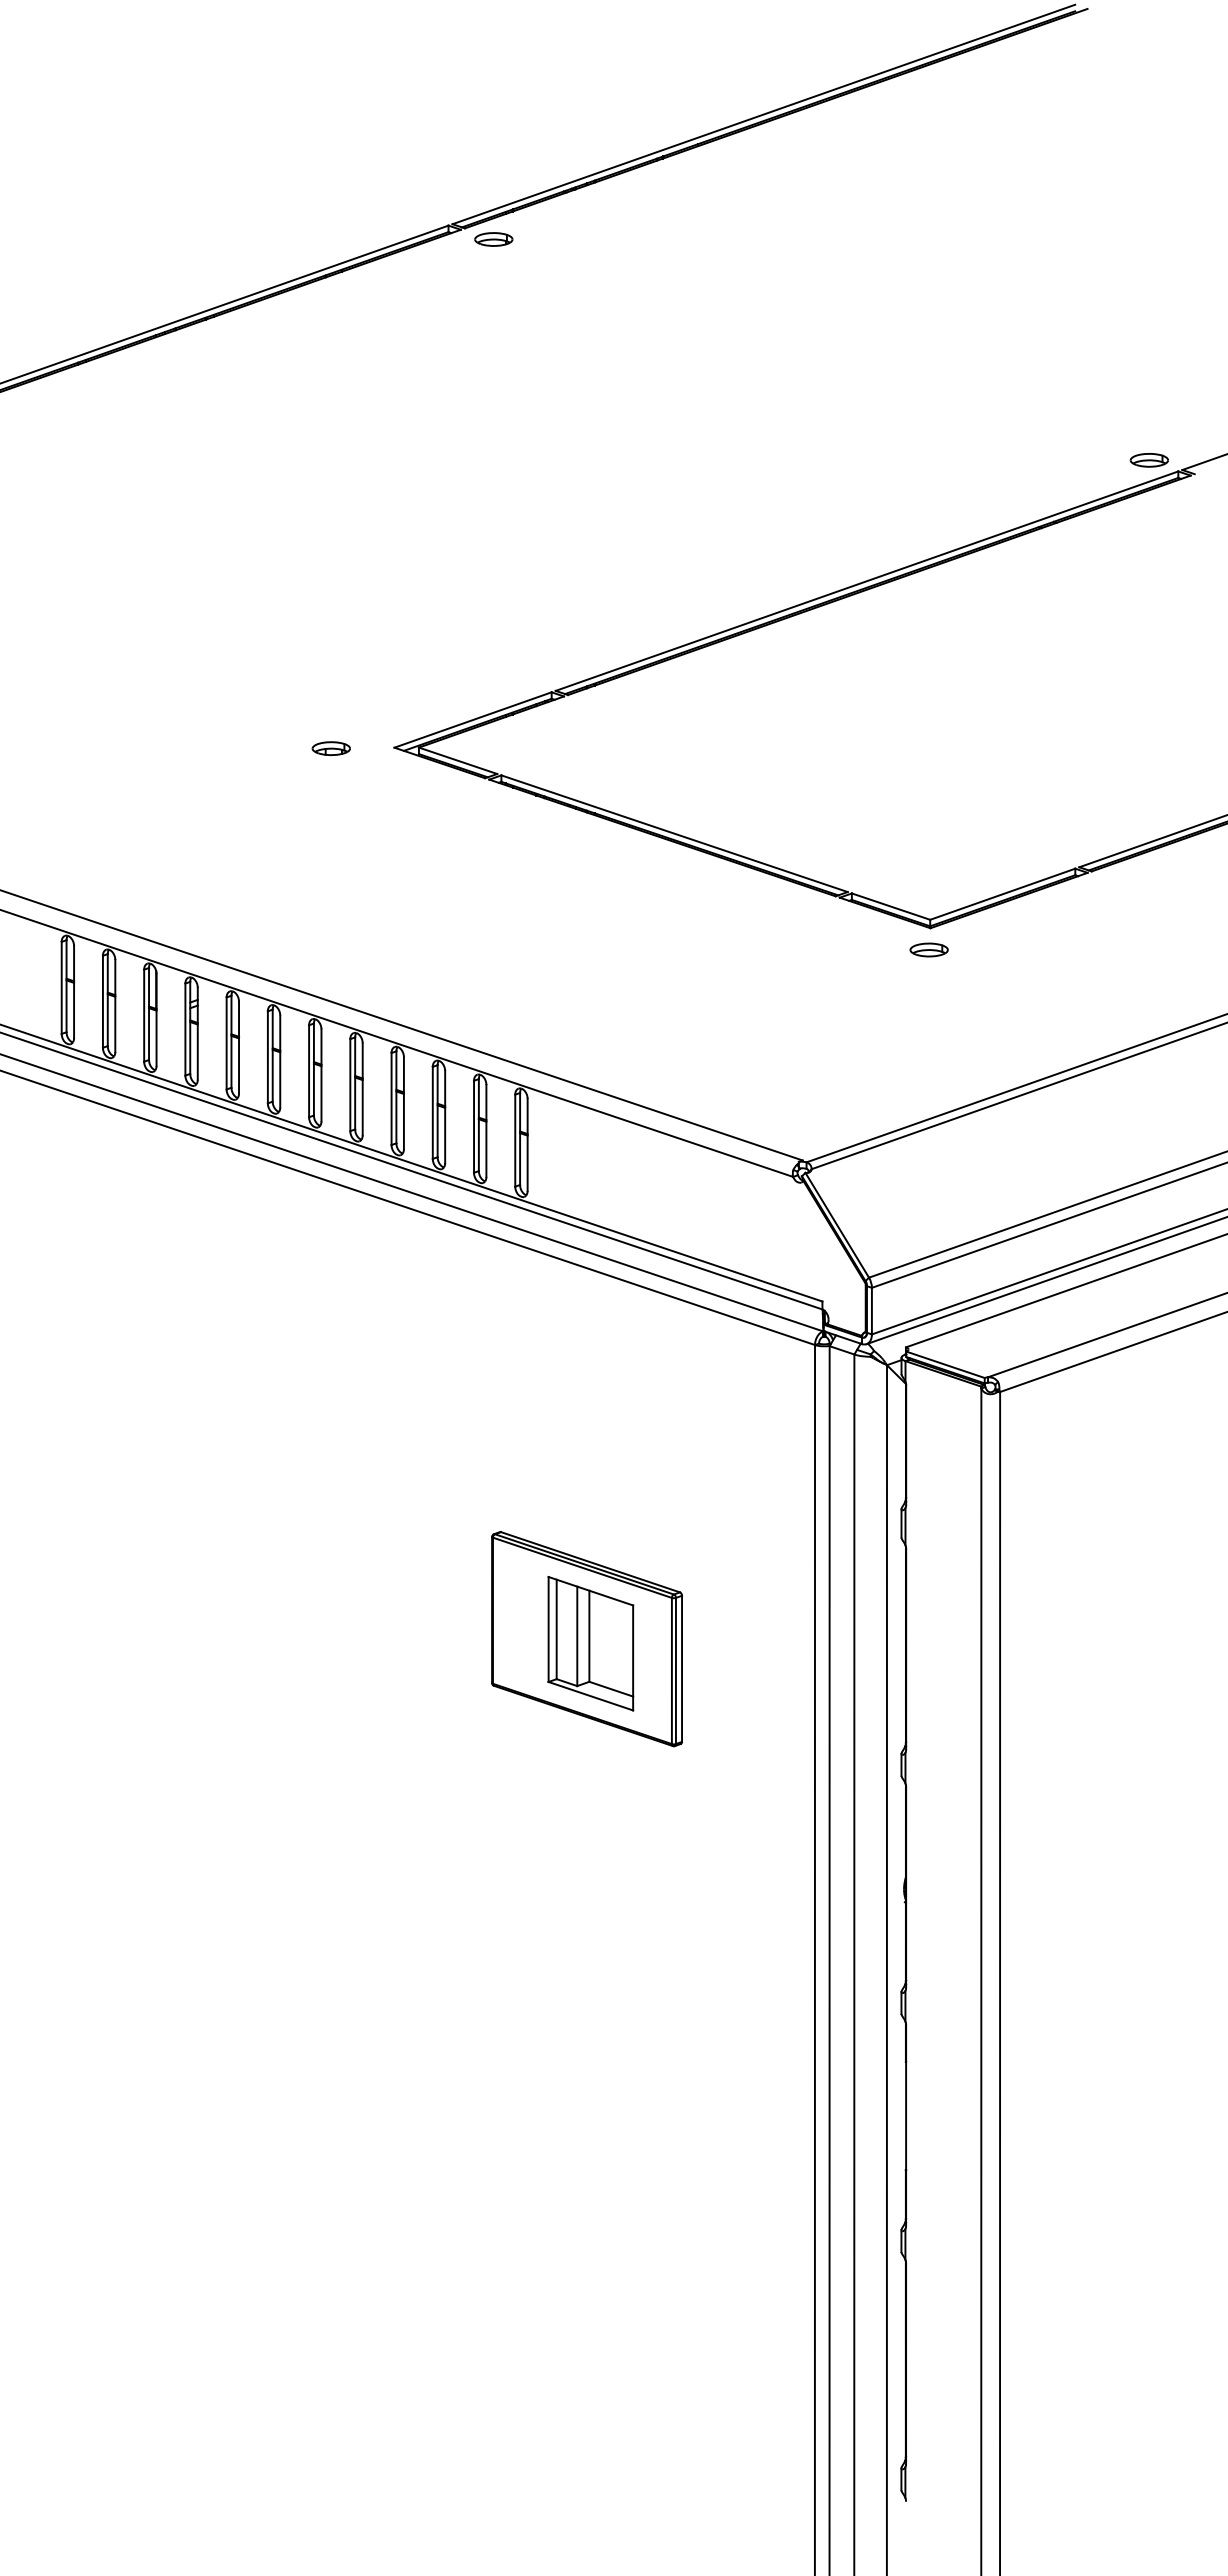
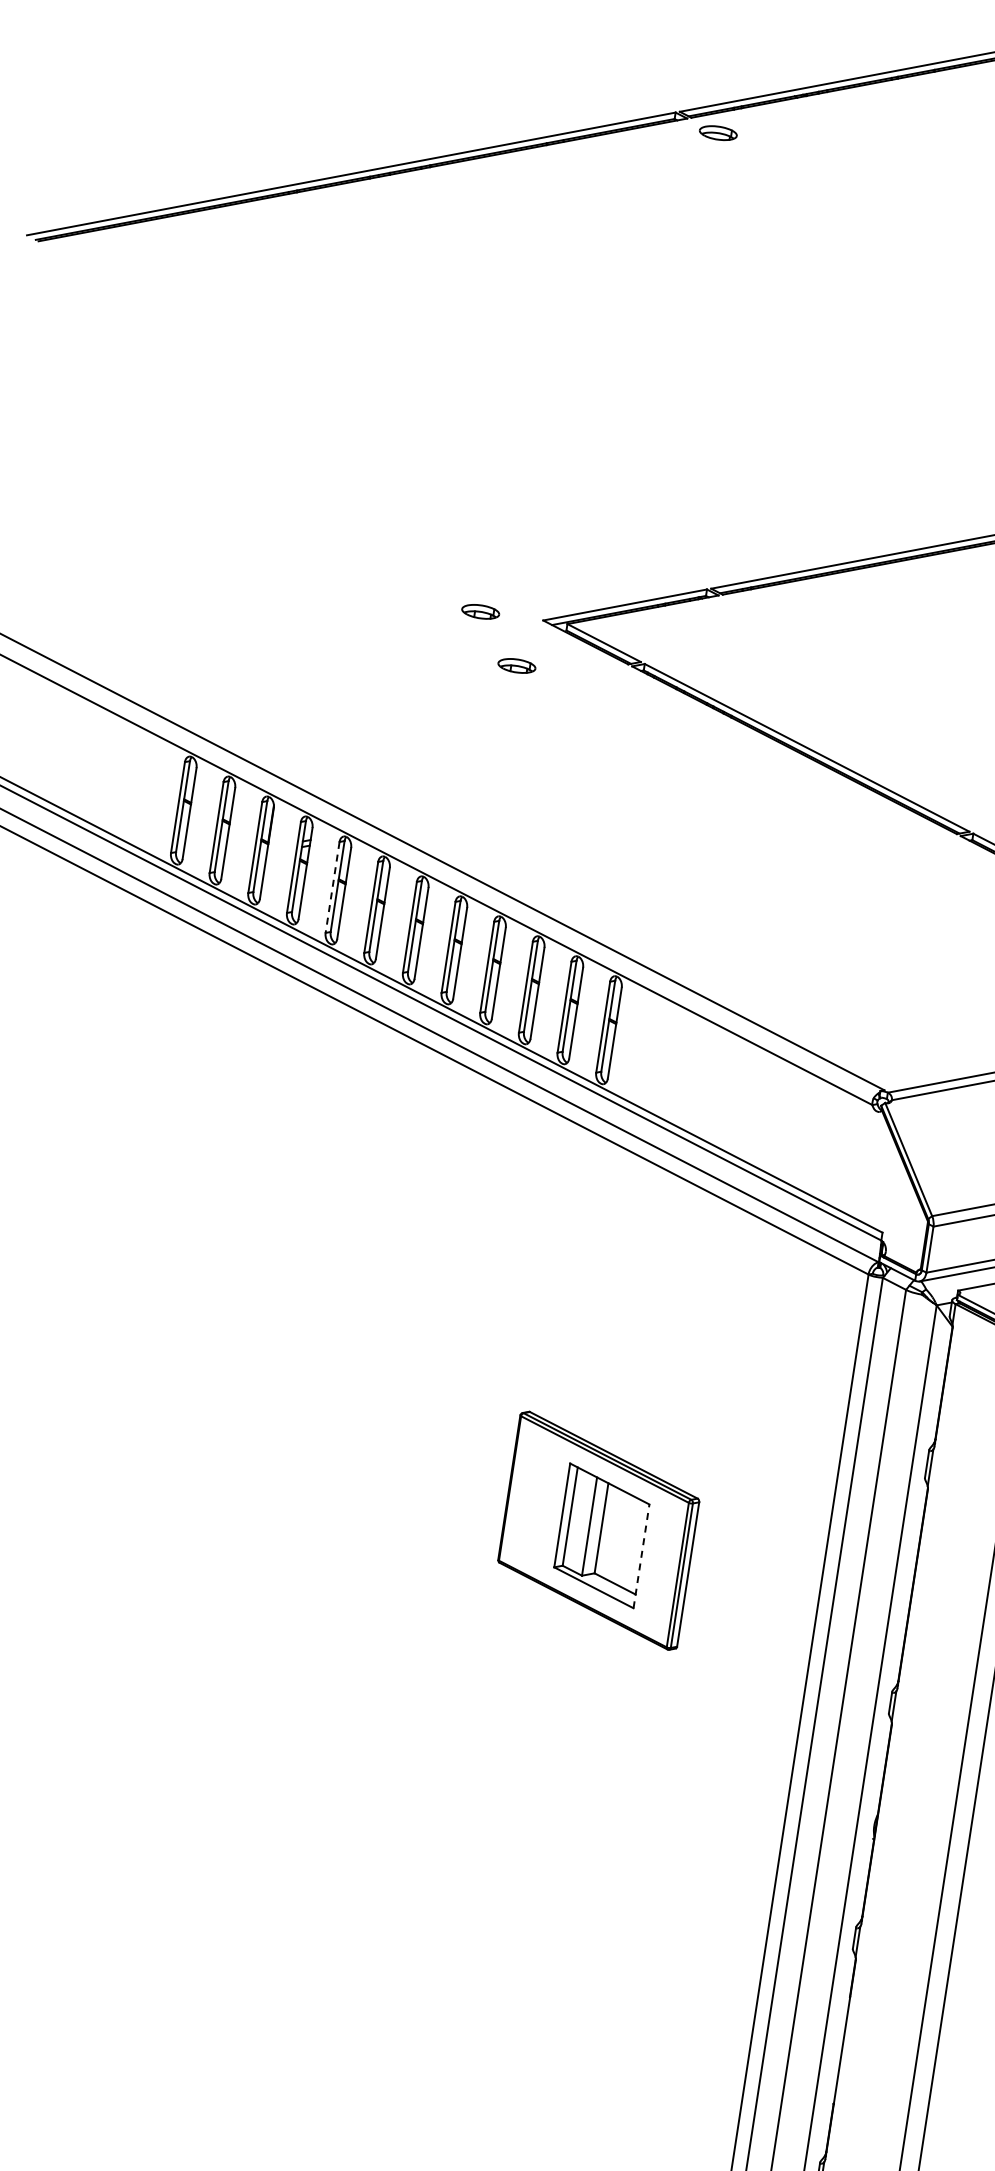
part: (374, 796) -> (516, 665), added
line: (226, 1043) -> (332, 887), solid -> dashed
line: (633, 1657) -> (641, 1555), solid -> dashed

